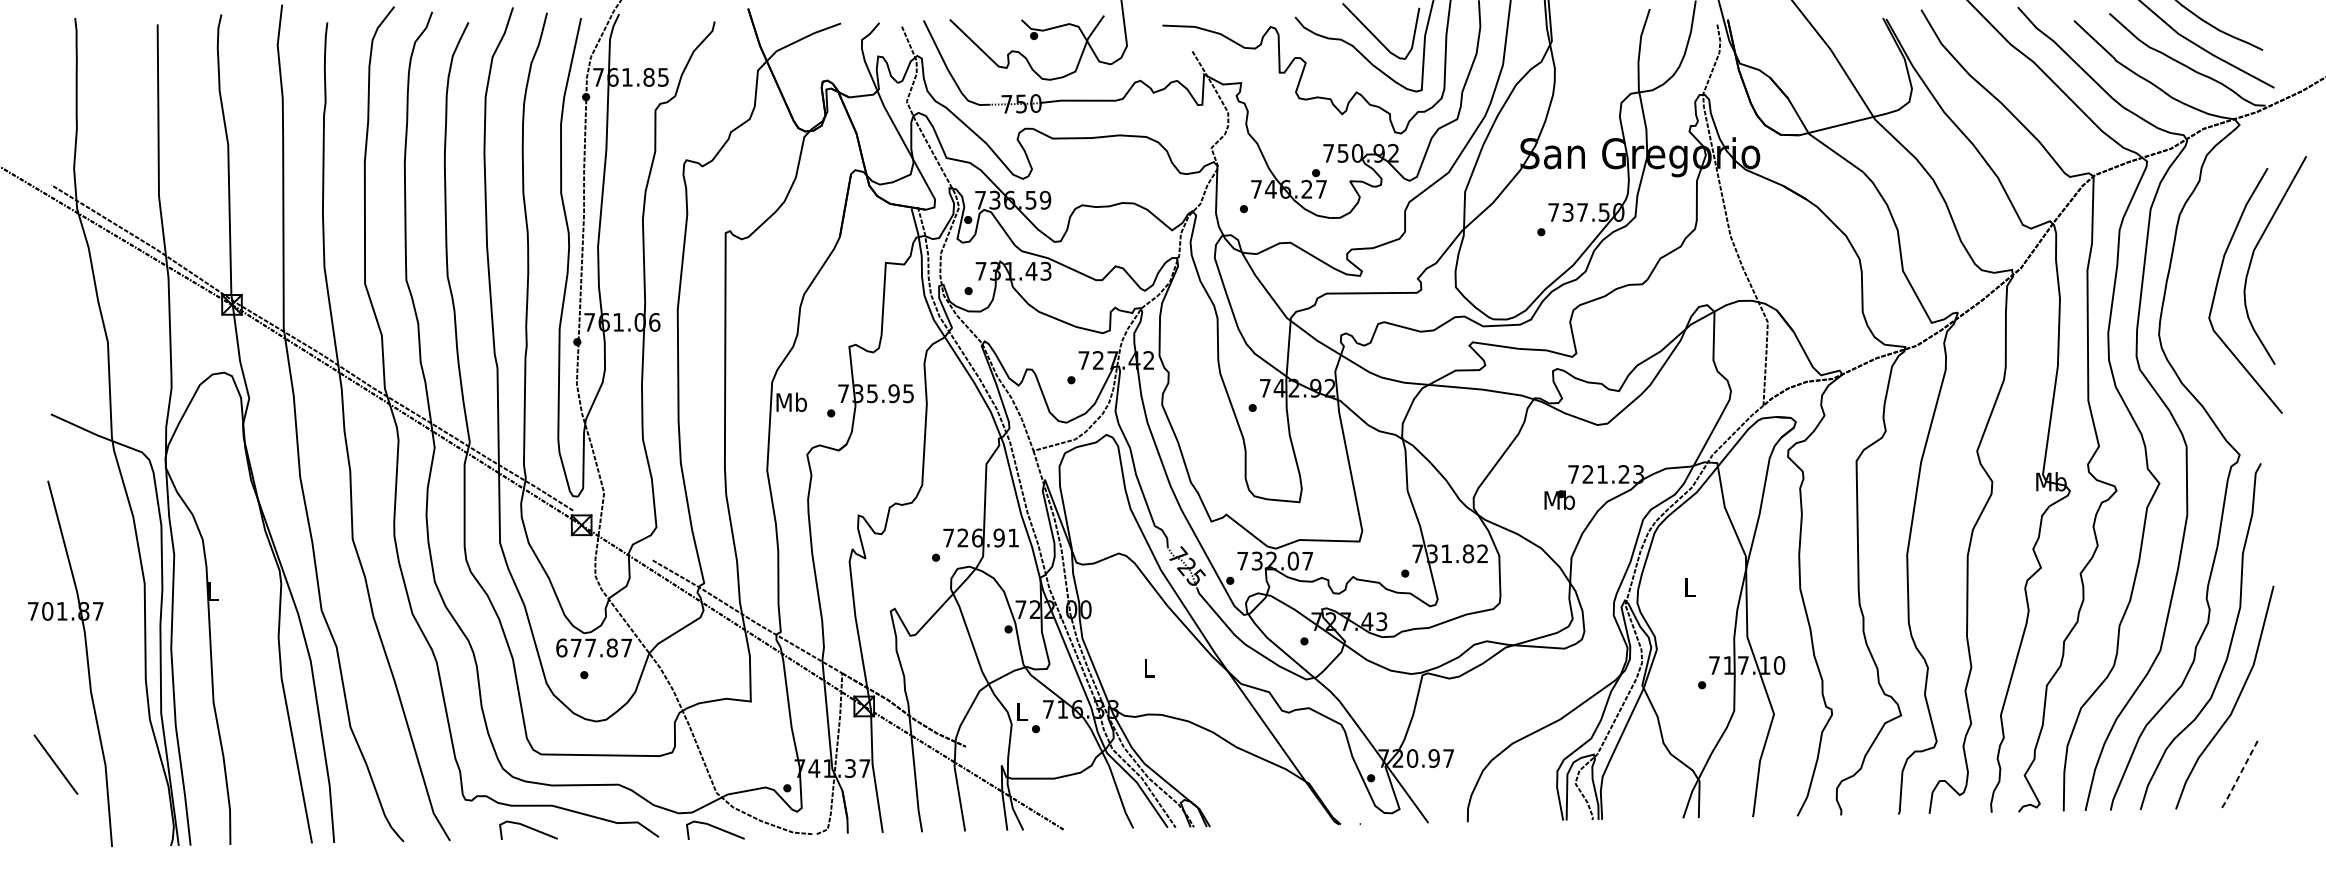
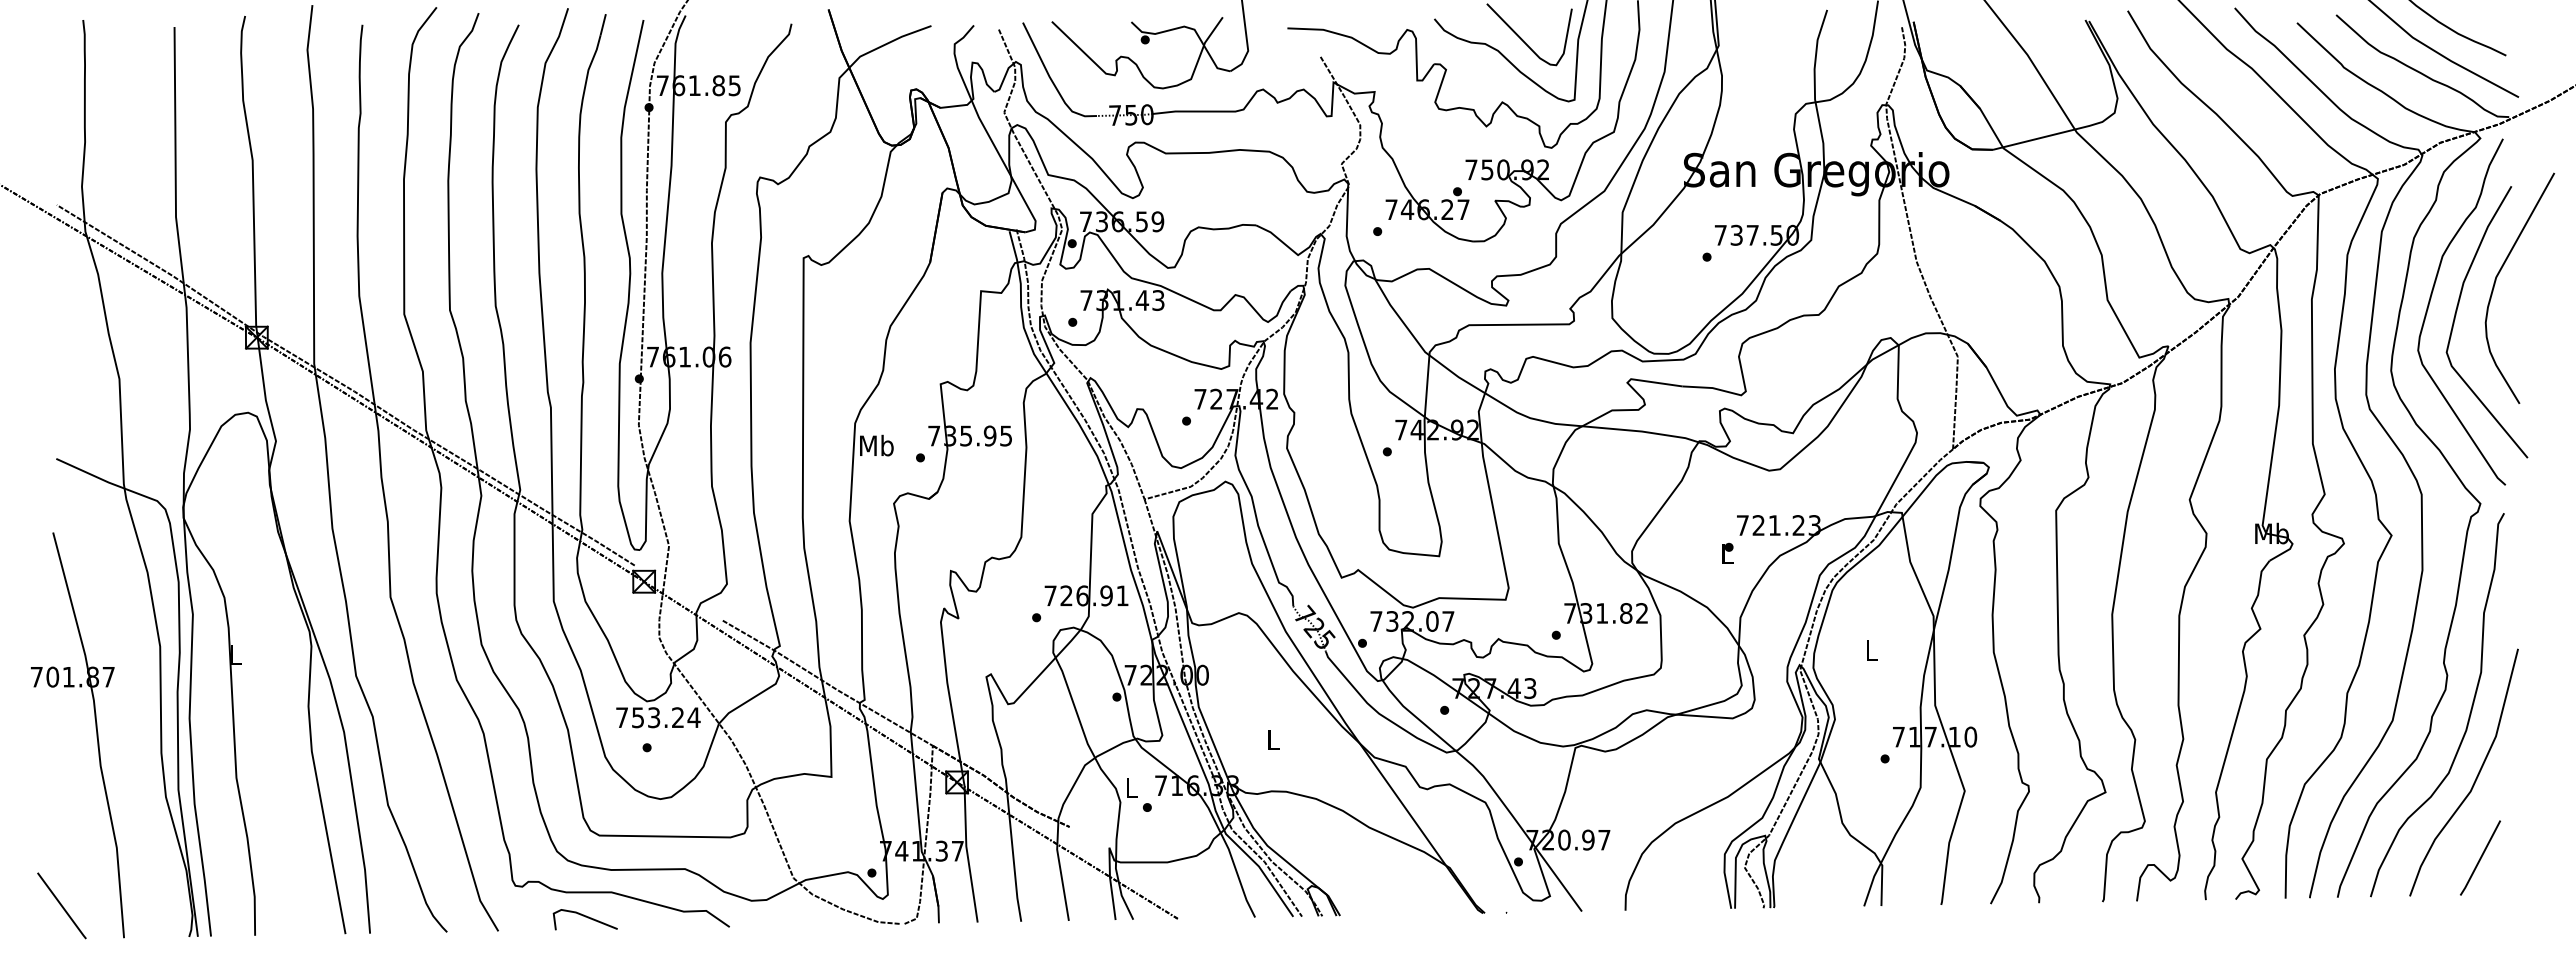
curve: (2194, 273) -> (2430, 302), added
text: (1559, 499) -> (1727, 553), Mb -> L
text: (594, 647) -> (658, 717), 677.87 -> 753.24
line: (55, 764) -> (61, 905), moved
line: (2239, 776) -> (2480, 859), dashed -> solid
line: (715, 828) -> (792, 917), removed

